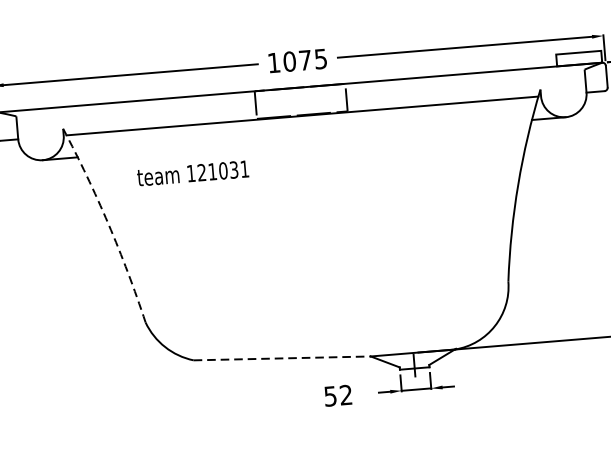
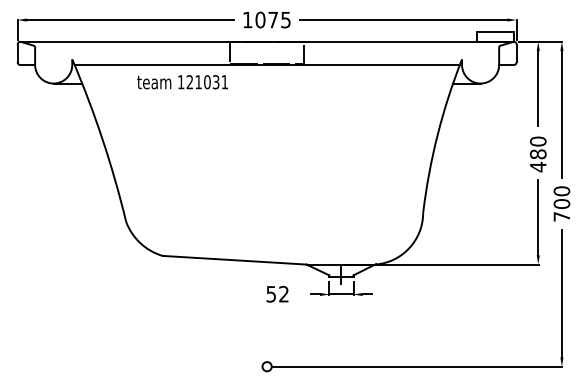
text: (192, 173) -> (182, 82), moved
arc: (108, 223) -> (102, 139), dashed -> solid
line: (283, 358) -> (235, 260), dashed -> solid

